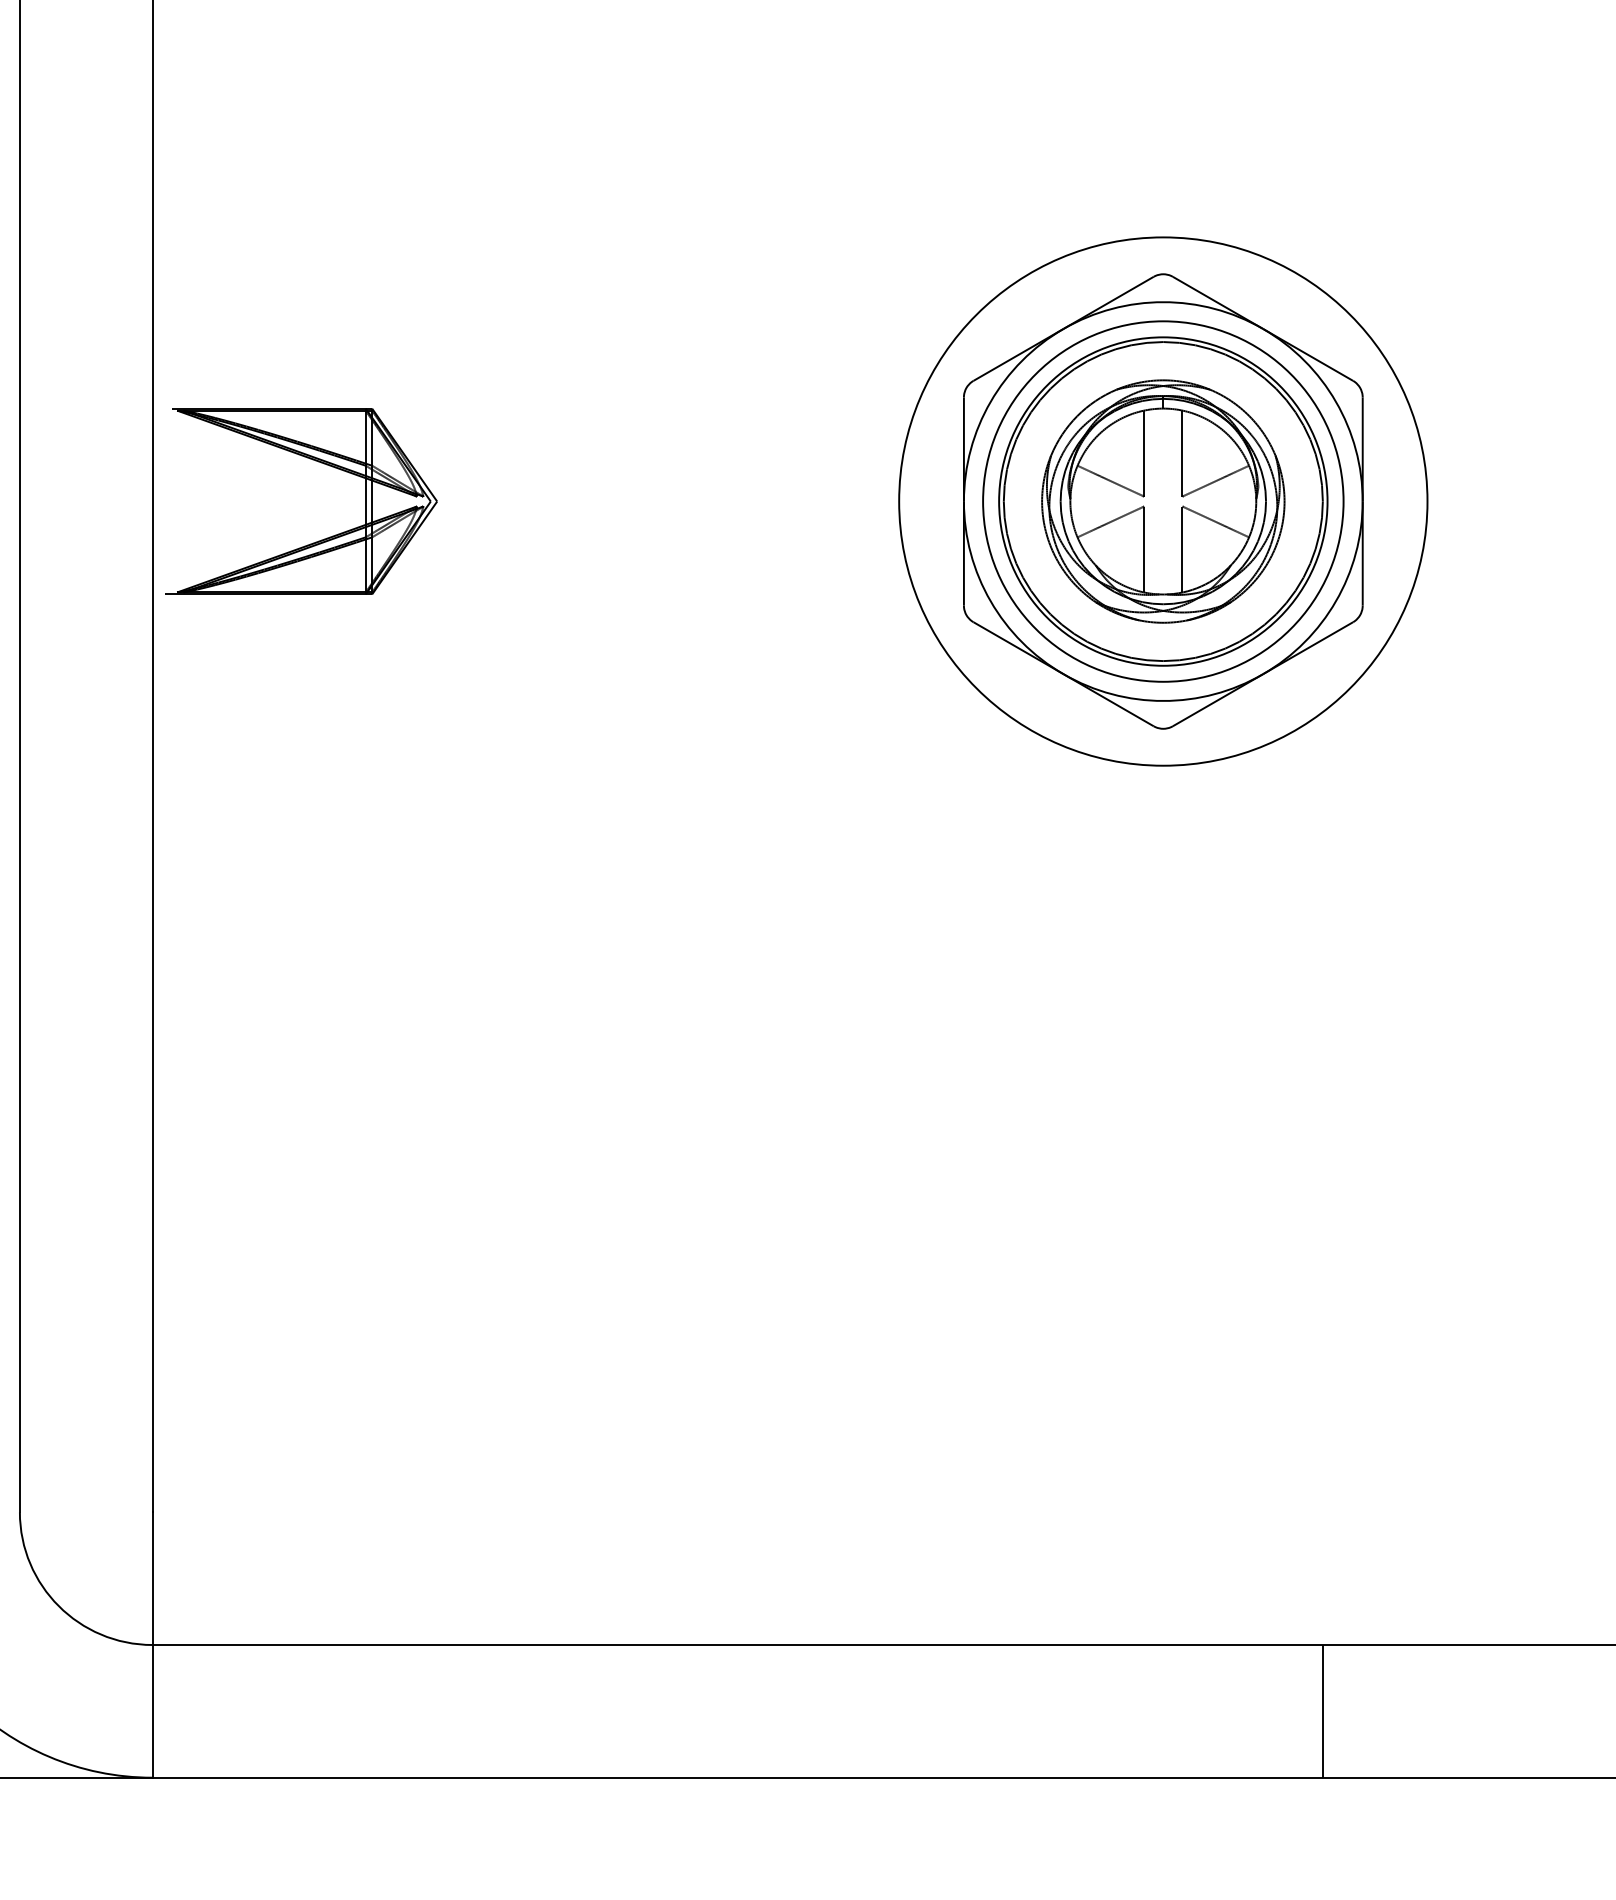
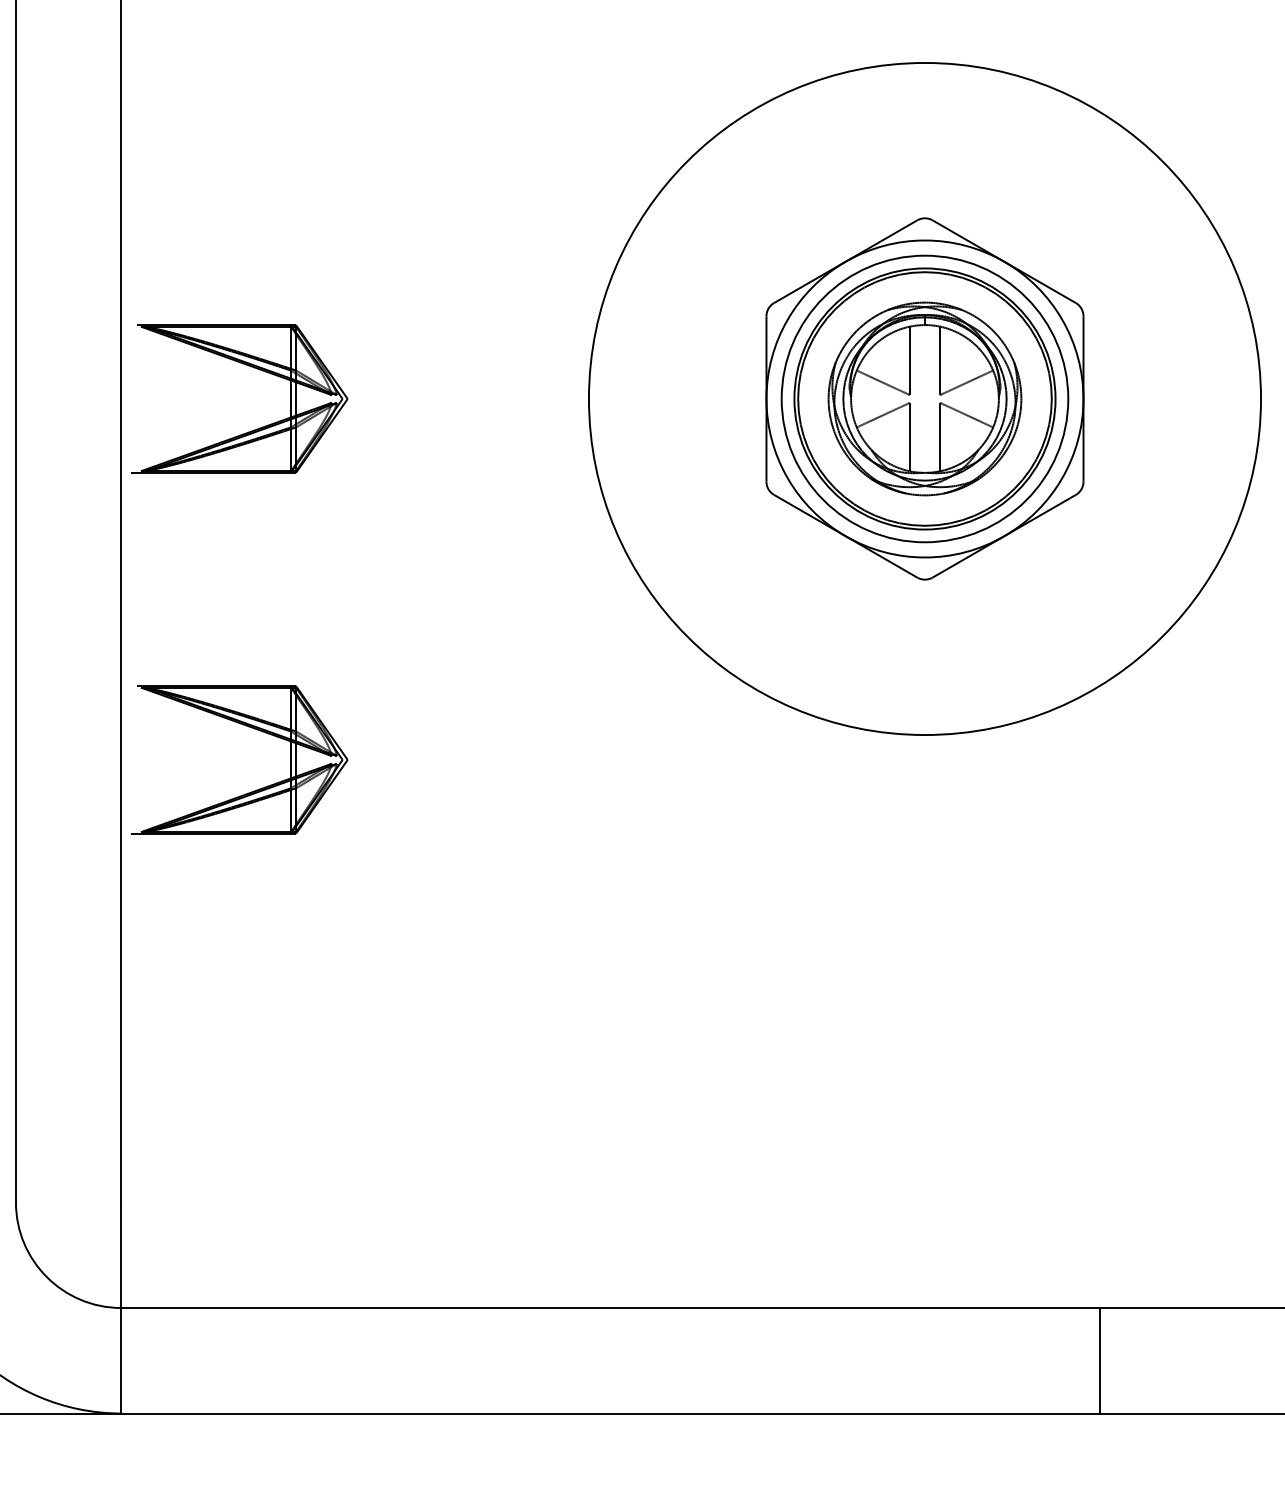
circle: (1163, 501) -> (925, 398), size x1.6
part: (315, 915) -> (250, 728), added
line: (1322, 1711) -> (1100, 1360), moved

